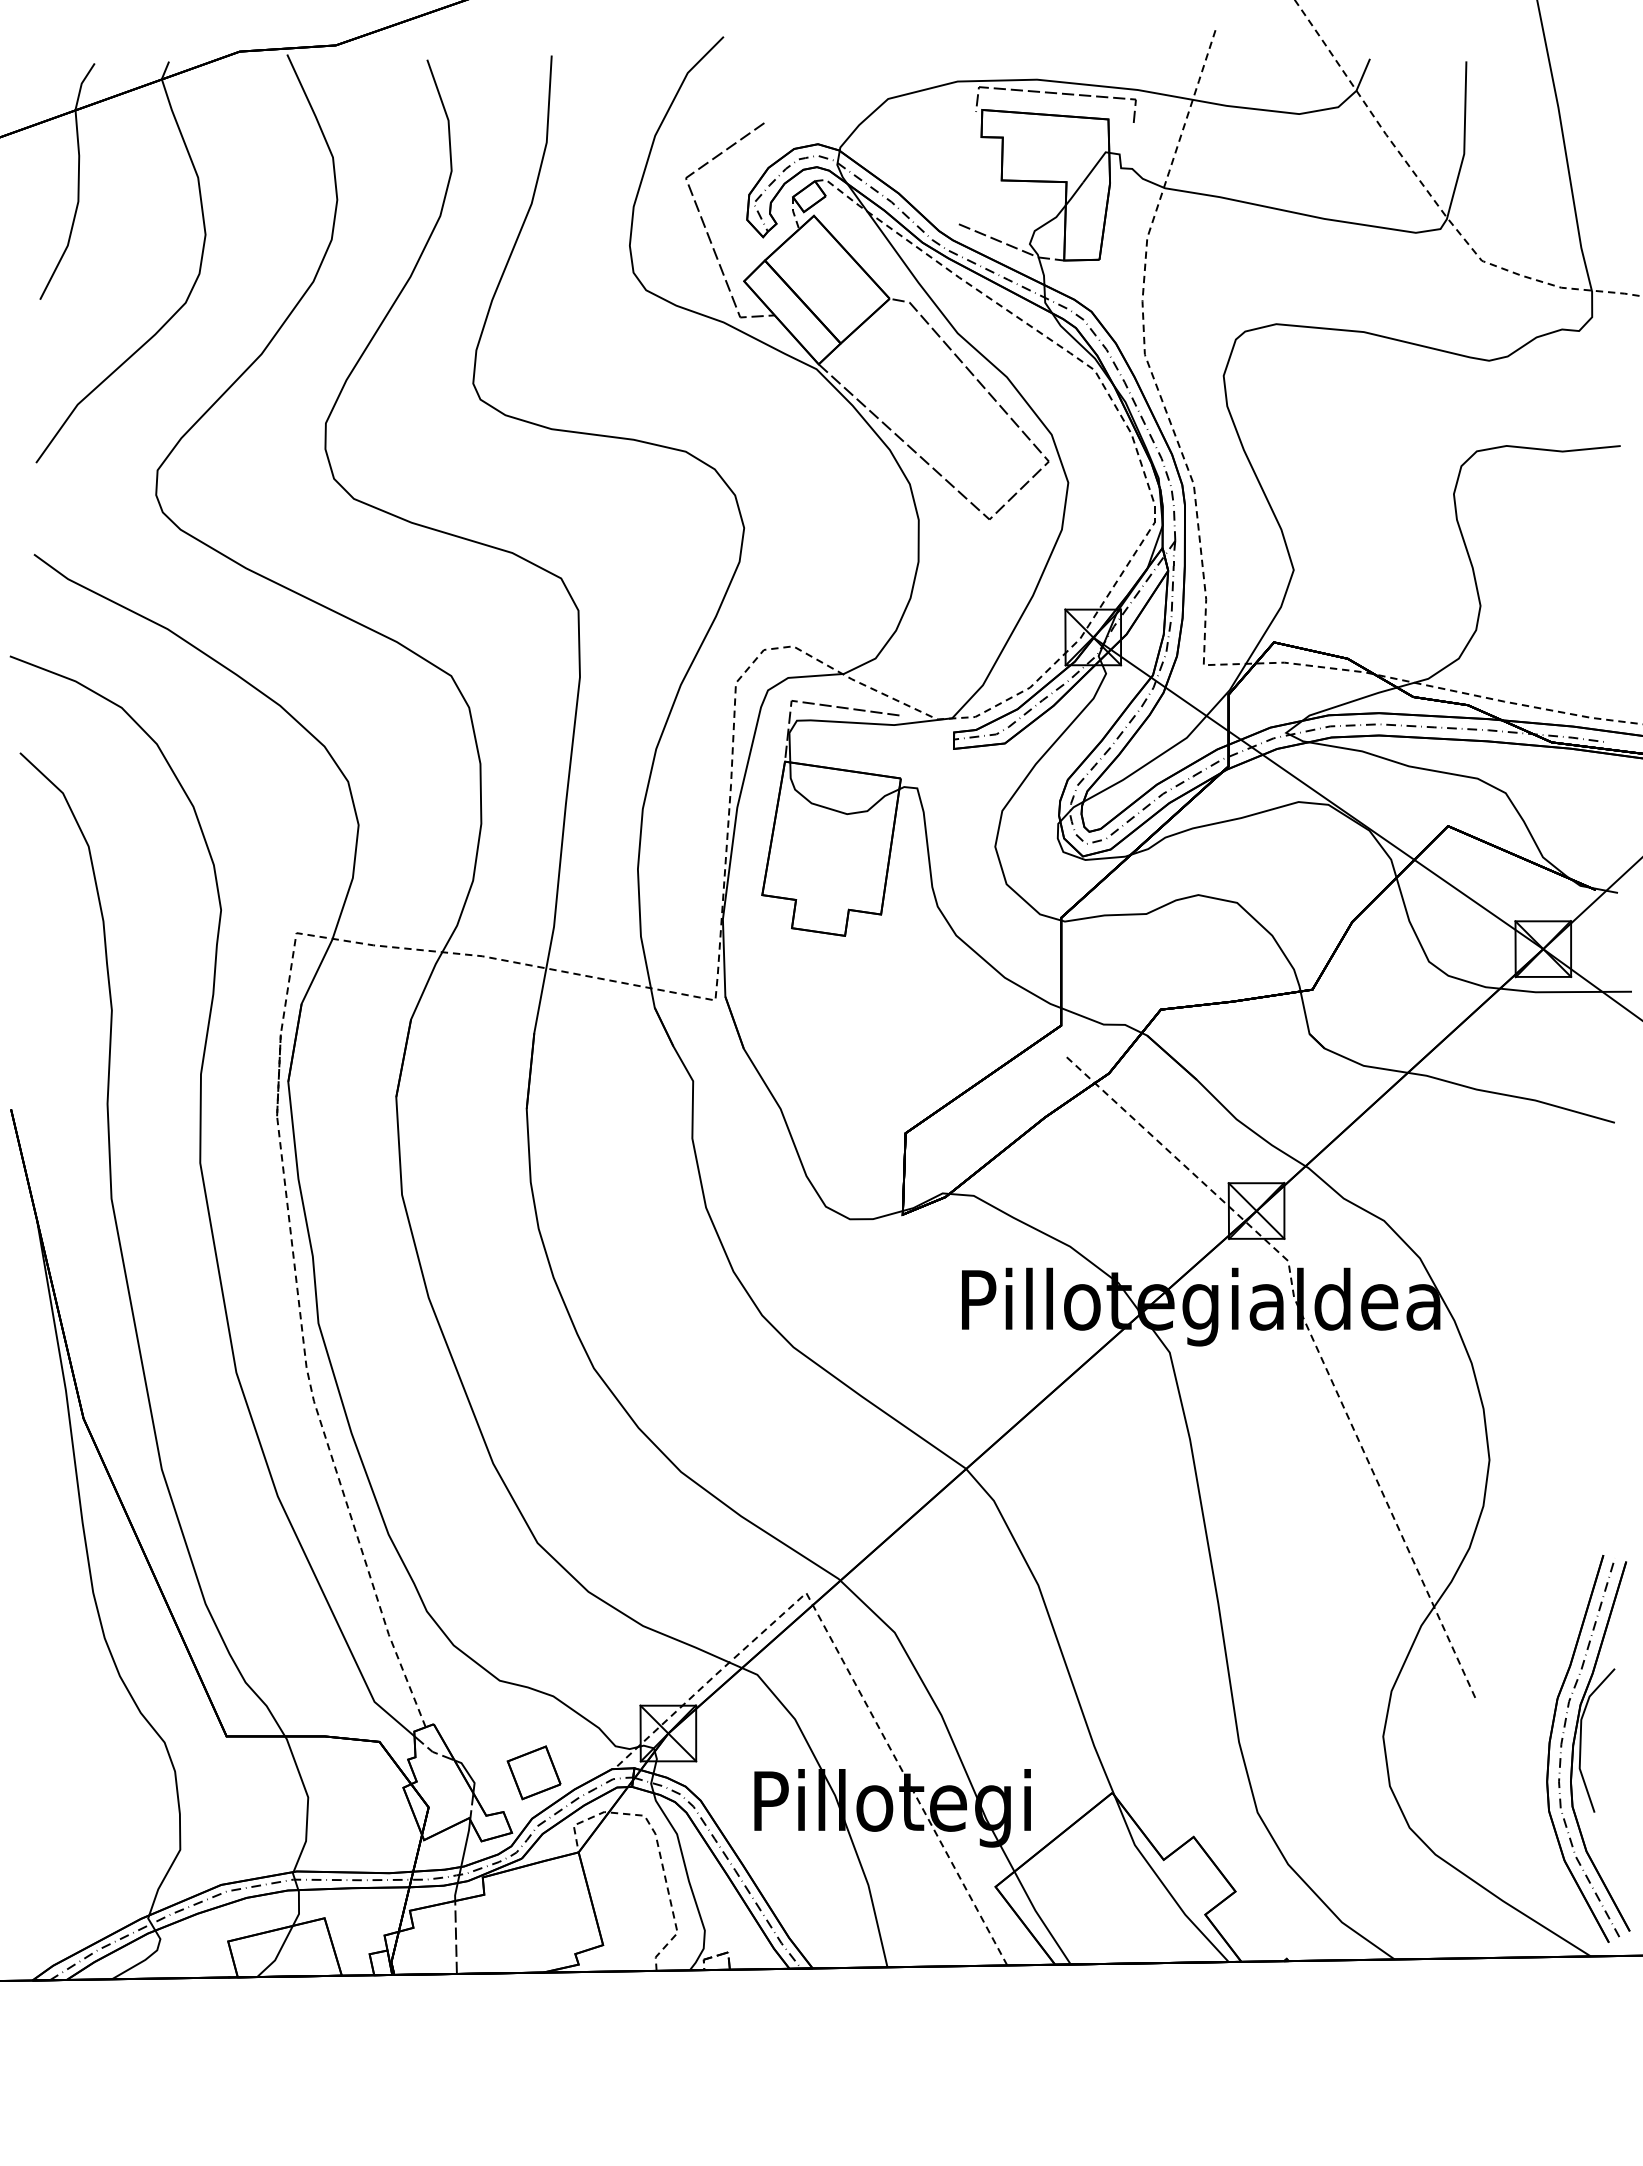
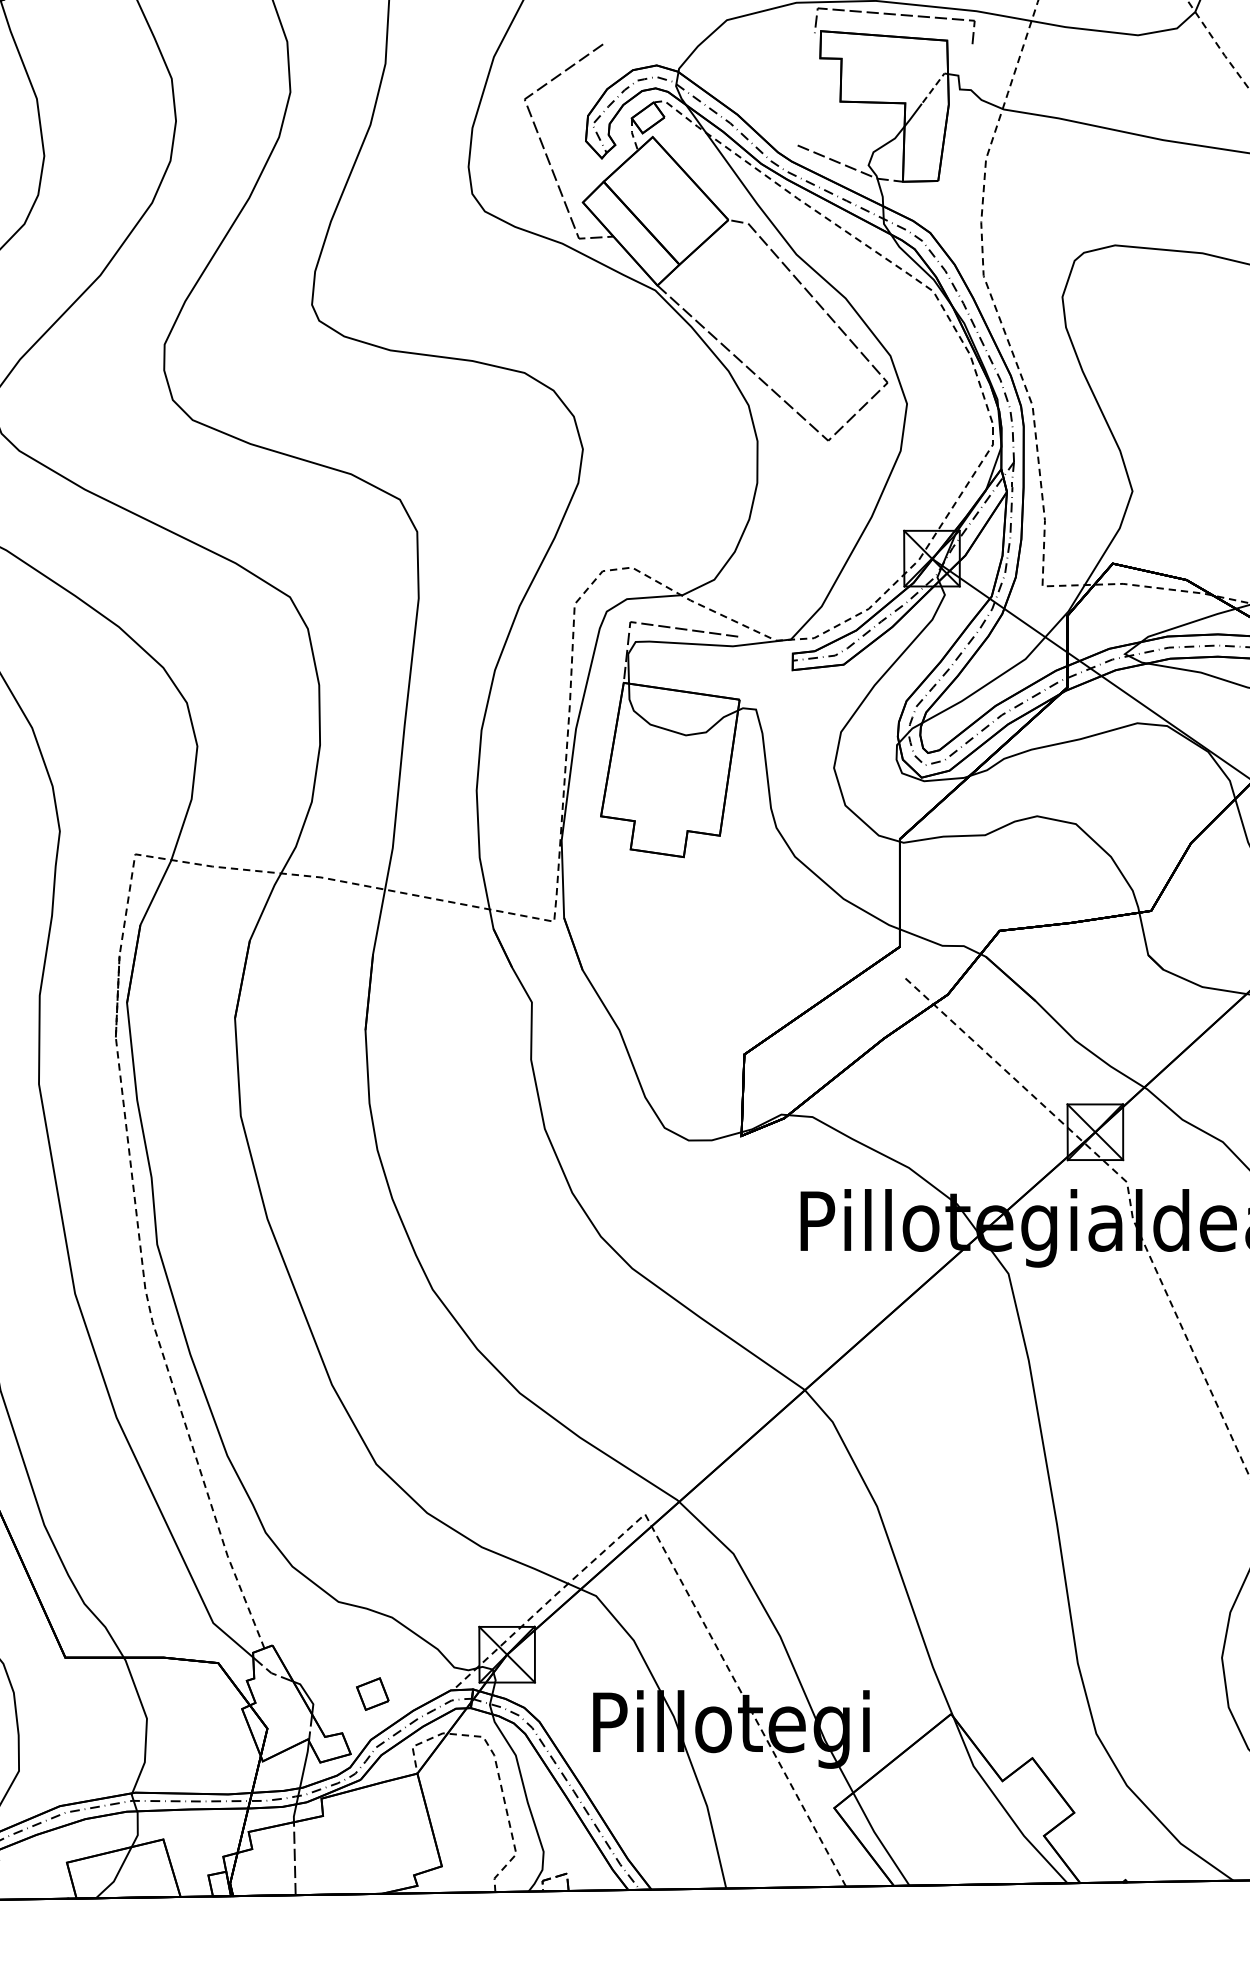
line: (1095, 165) -> (934, 86), solid -> dashed
part: (533, 1772) -> (372, 1693), size x0.6

